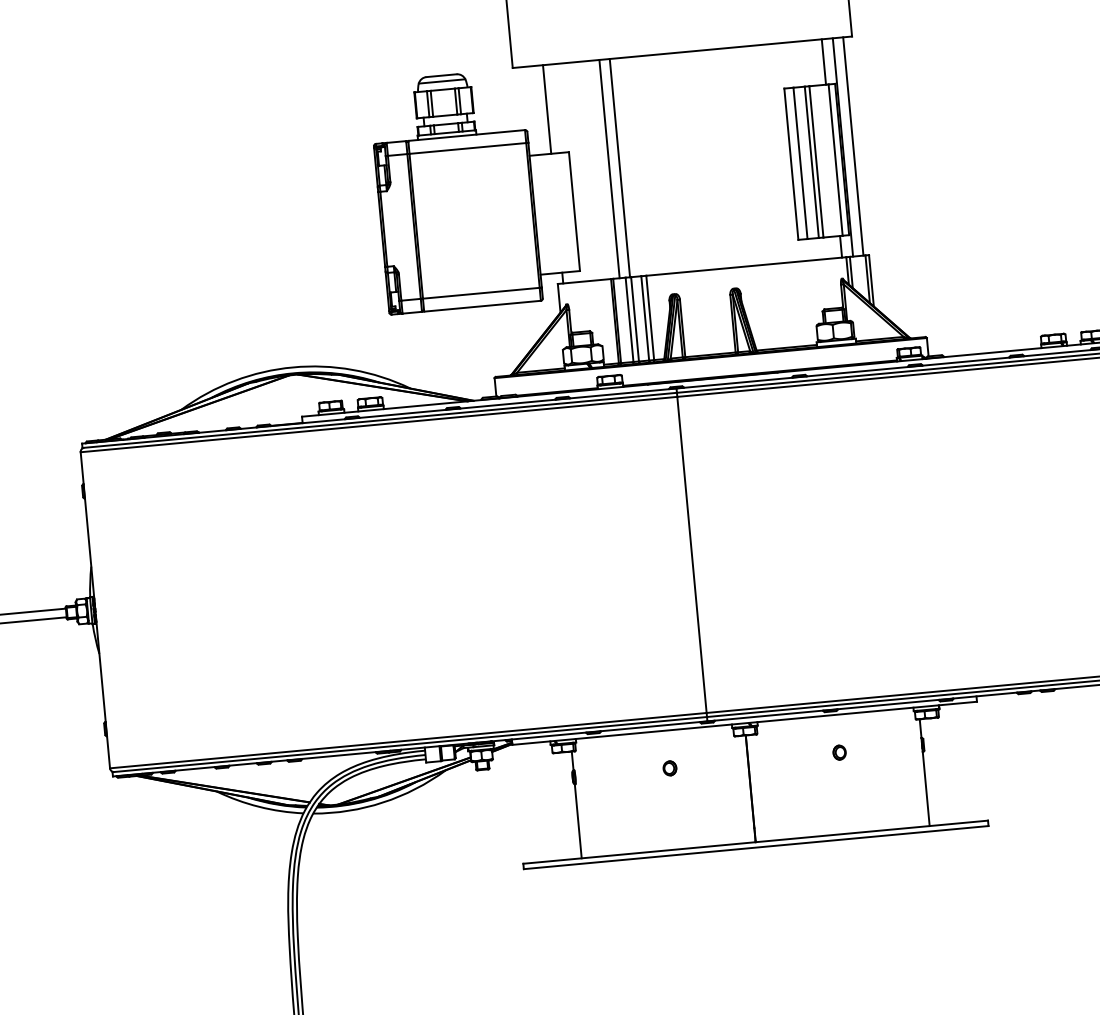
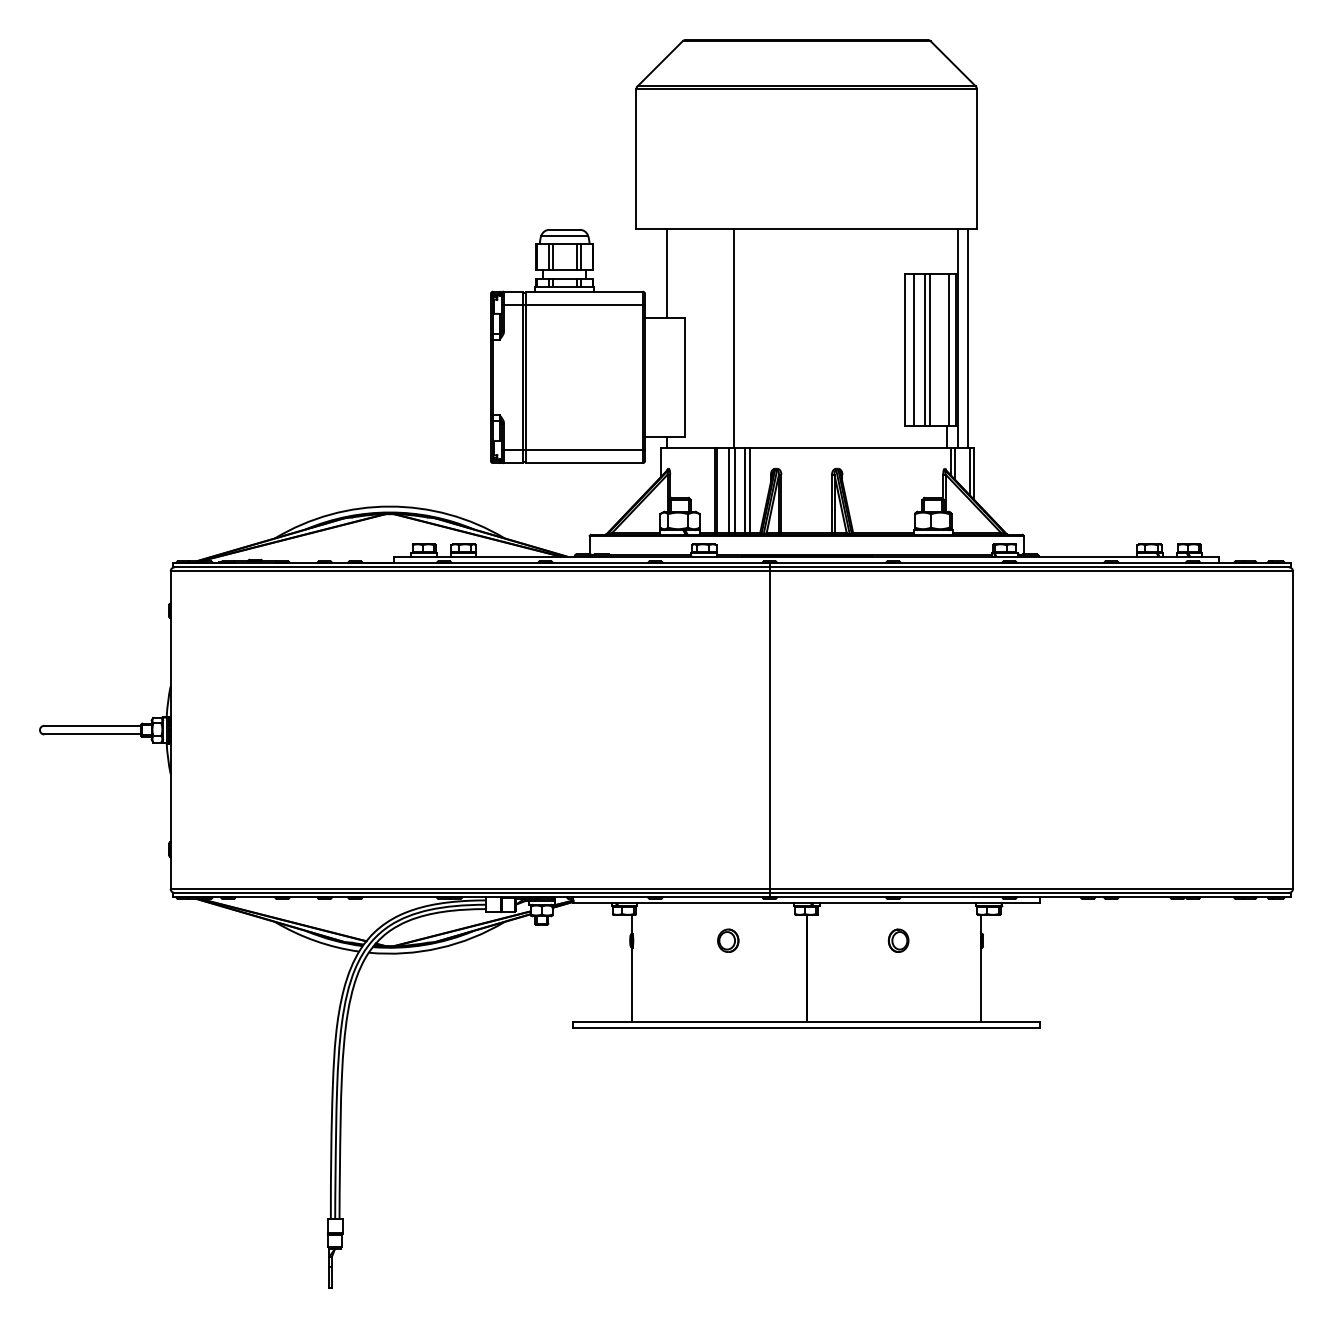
line: (823, 62) -> (946, 251), removed
line: (609, 168) -> (723, 337), removed
part: (839, 752) -> (898, 940), size x1.6
part: (669, 768) -> (727, 940), size x1.6

